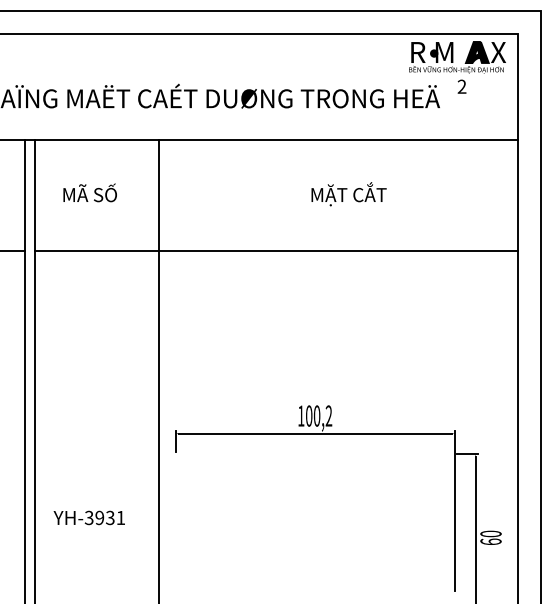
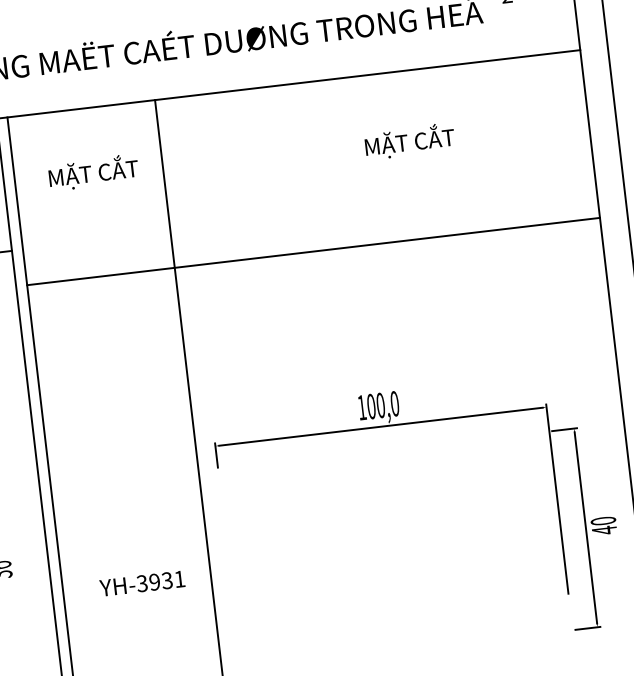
text: (108, 194) -> (102, 171), MÃ SỐ -> MẶT CẮT
text: (348, 194) -> (409, 141), moved
line: (275, 251) -> (312, 251), moved
text: (328, 415) -> (394, 403), 100,2 -> 100,0
text: (88, 517) -> (141, 583), moved
text: (490, 541) -> (603, 530), 60 -> 40

